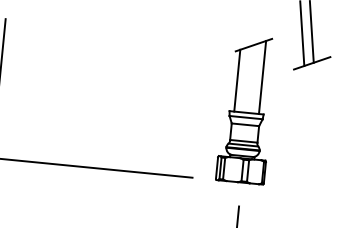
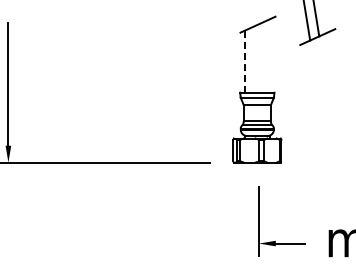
line: (262, 76) -> (269, 55), removed
line: (236, 81) -> (244, 62), solid -> dashed

